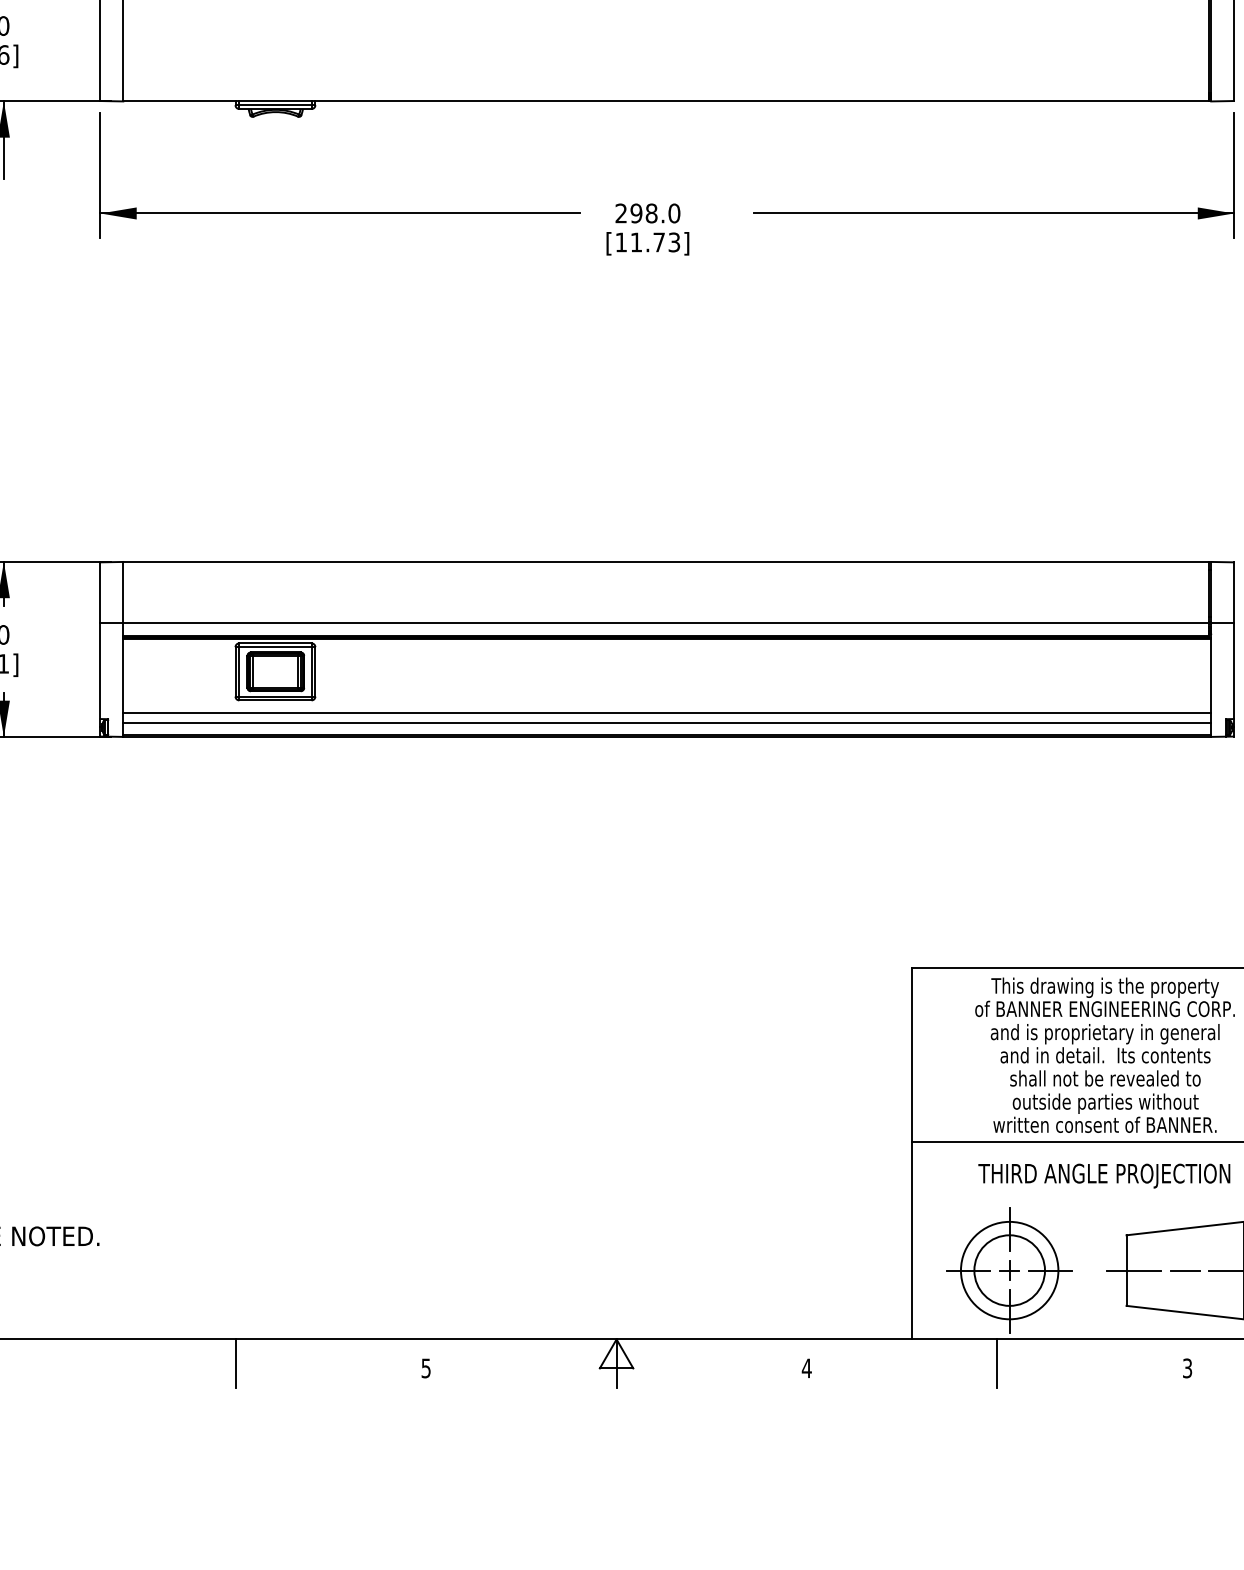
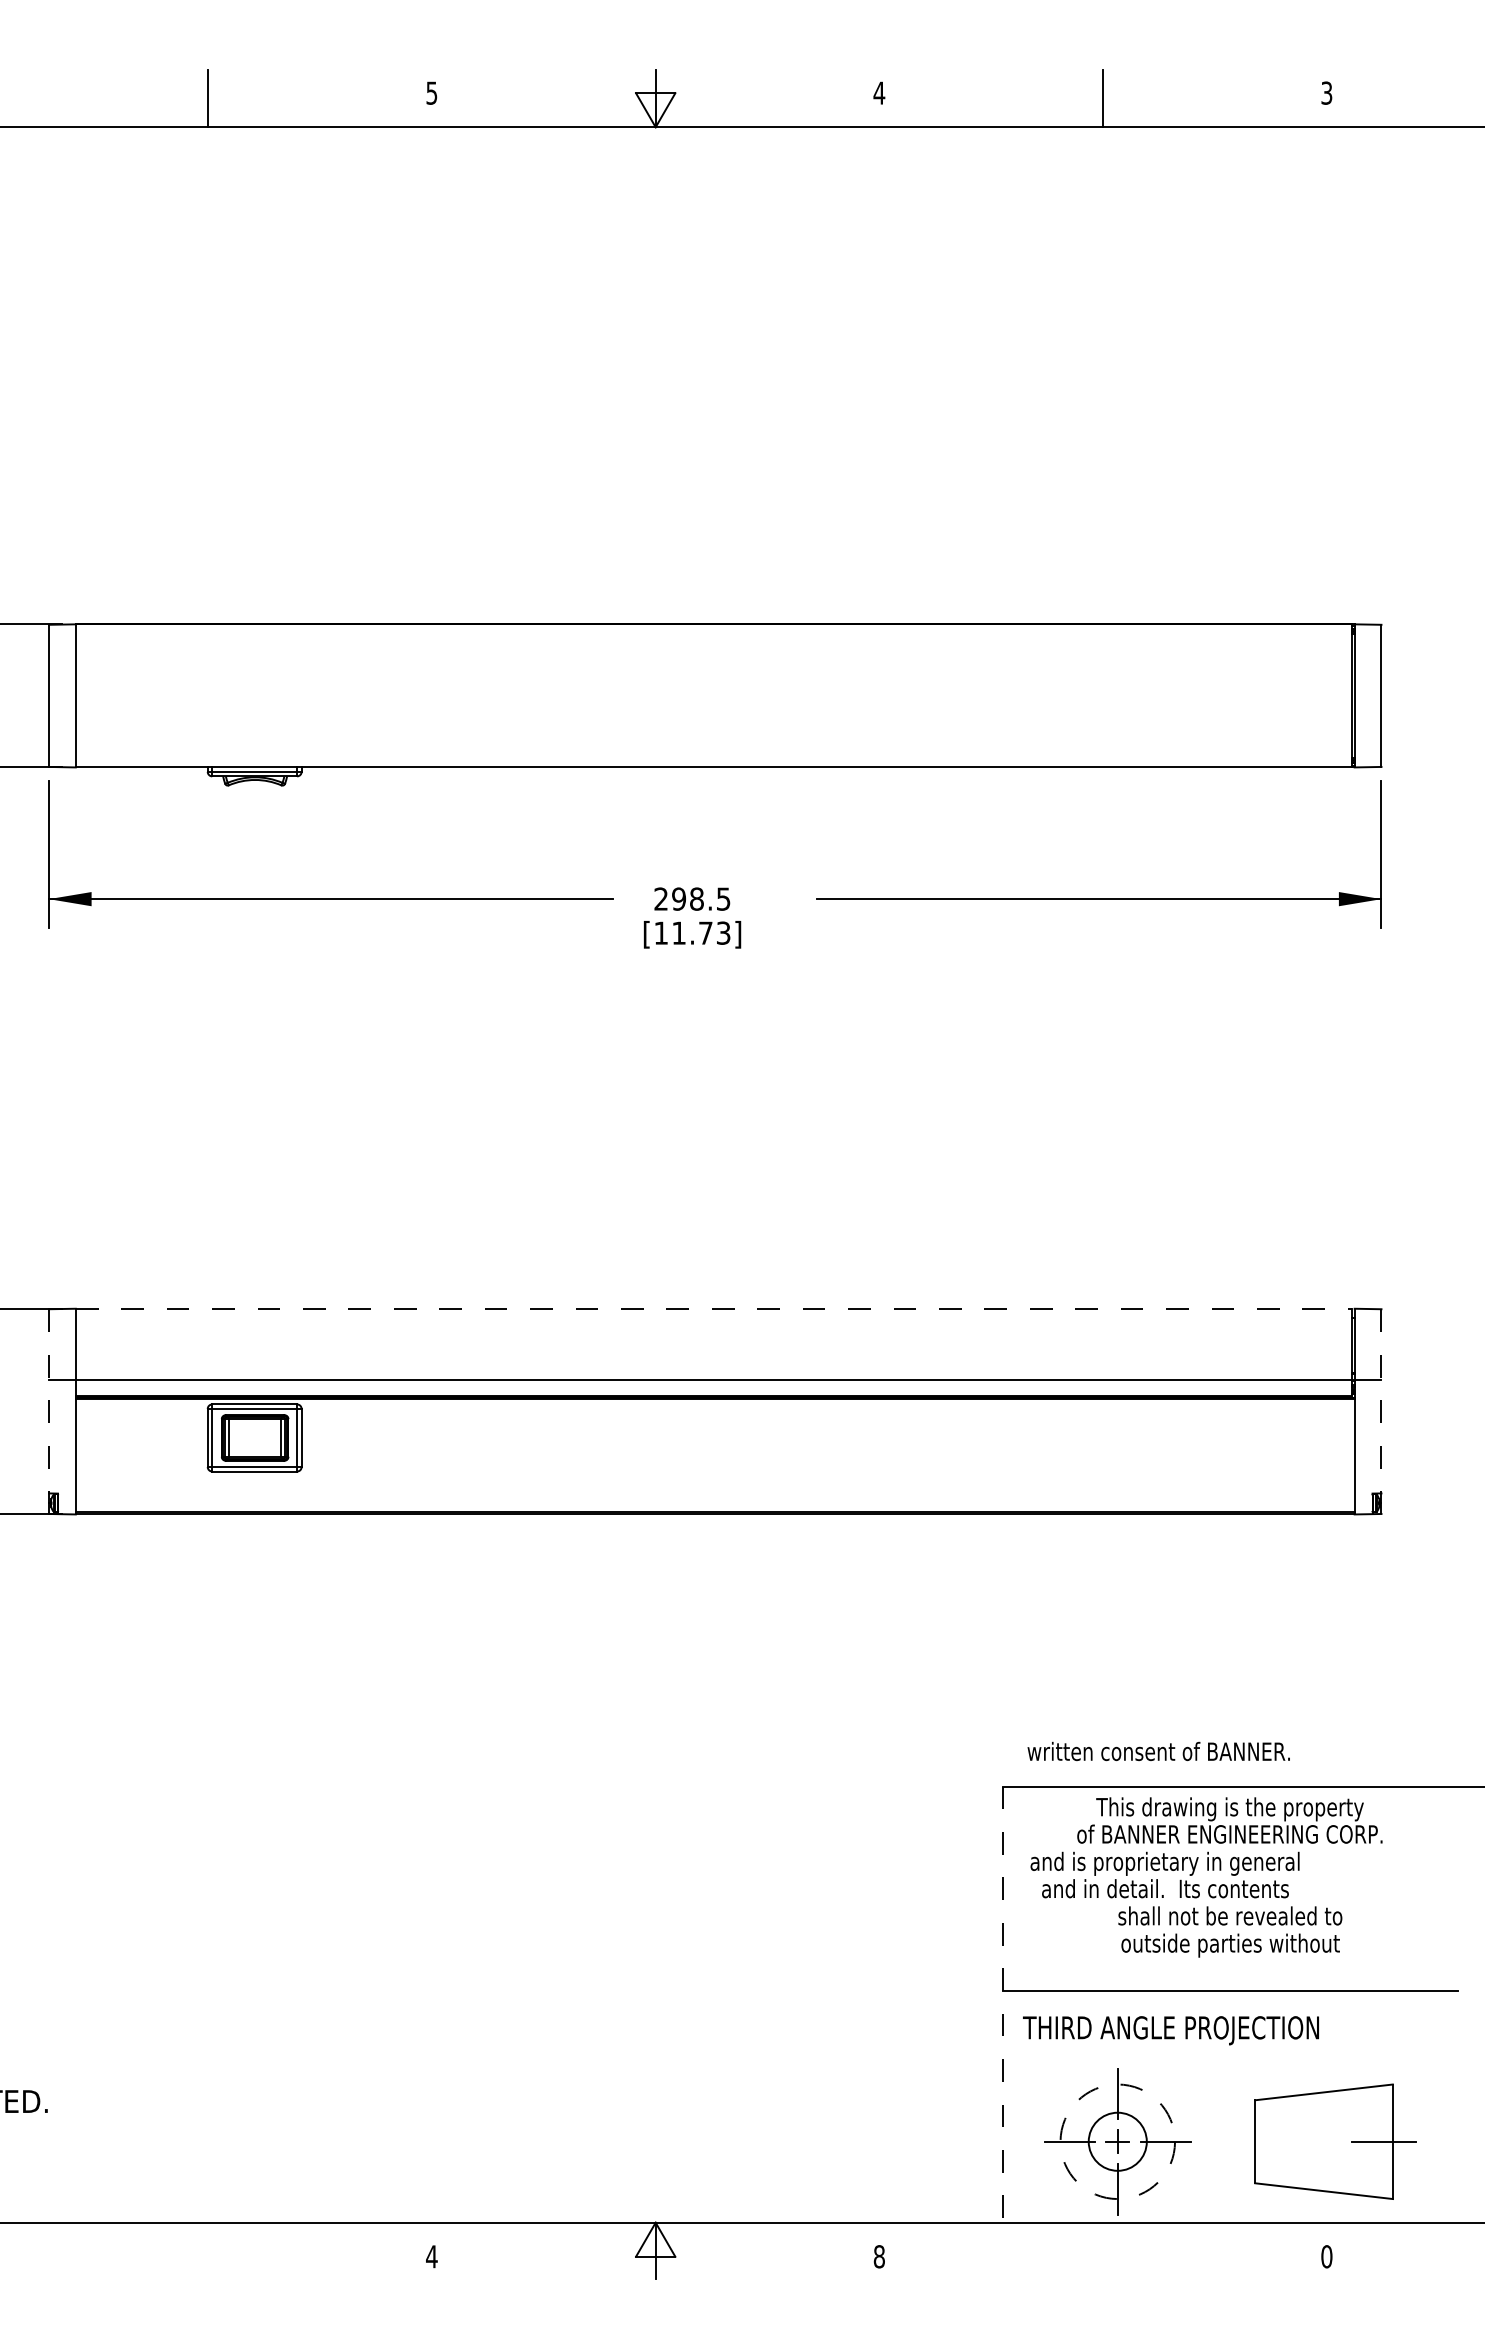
text: (674, 212) -> (723, 898), 298.0 -> 298.5
line: (666, 561) -> (714, 1308), solid -> dashed
line: (100, 649) -> (49, 1411), solid -> dashed
line: (1234, 649) -> (1381, 1411), solid -> dashed
line: (666, 712) -> (714, 1485), removed
line: (666, 723) -> (714, 1498), removed
text: (1104, 1043) -> (1164, 1874), moved
text: (1104, 1124) -> (1158, 1751), moved
line: (912, 1154) -> (1003, 2005), solid -> dashed
text: (1103, 1175) -> (1170, 2030), moved
circle: (1009, 1270) -> (1117, 2141), size x0.7
circle: (1009, 1270) -> (1117, 2141), solid -> dashed
line: (1133, 1270) -> (1263, 2141), removed
line: (1184, 1270) -> (1323, 2141), removed
line: (236, 1363) -> (208, 2250), removed
line: (997, 1363) -> (1103, 2250), removed
text: (425, 1368) -> (431, 2256), 5 -> 4
text: (806, 1368) -> (879, 2256), 4 -> 8
text: (1187, 1368) -> (1326, 2256), 3 -> 0

